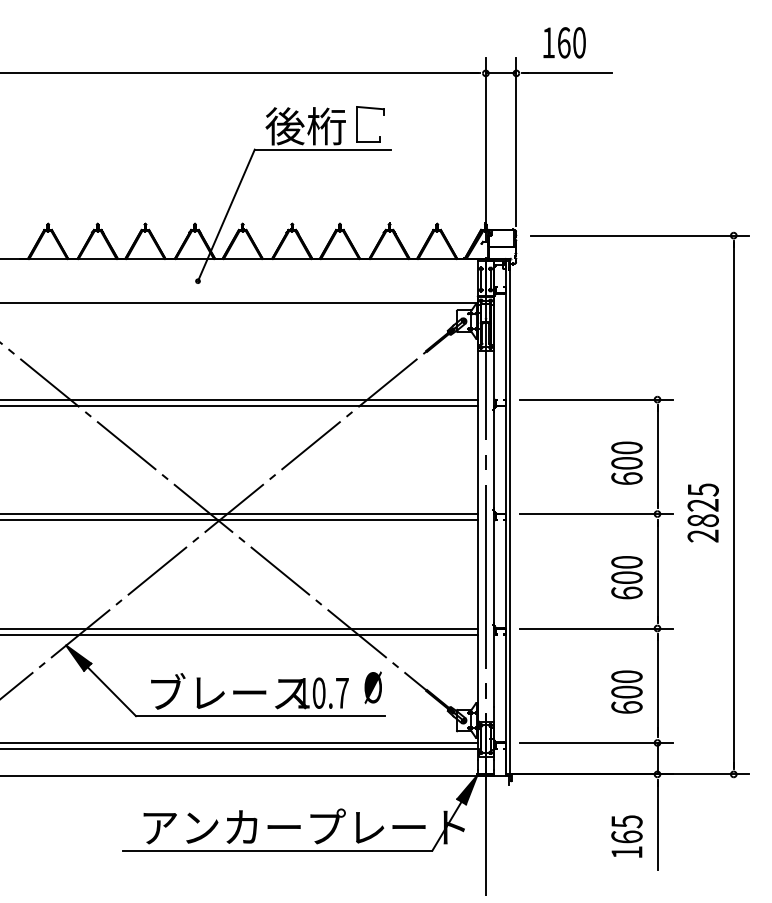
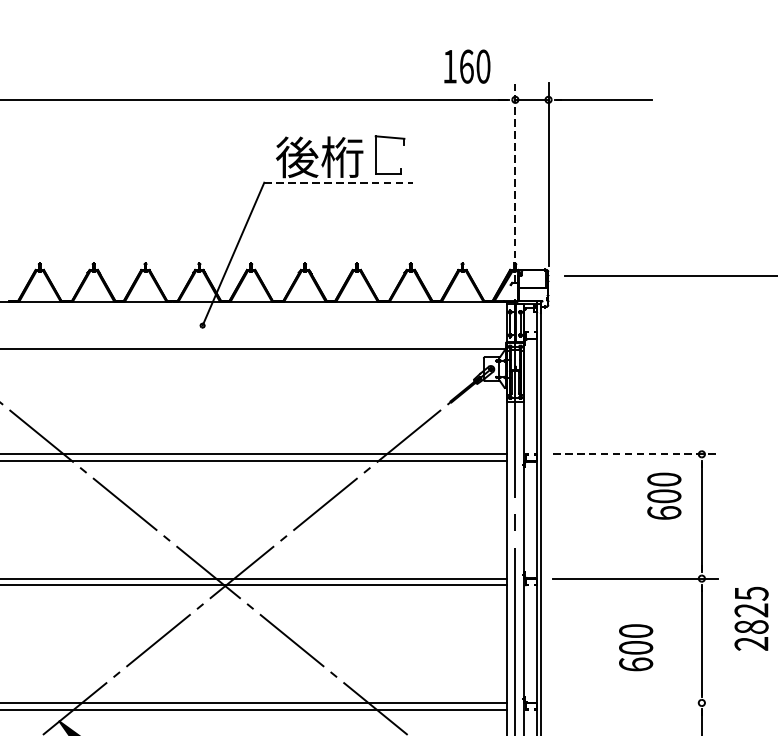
text: (564, 42) -> (467, 66), moved
line: (323, 149) -> (338, 182), solid -> dashed
line: (485, 149) -> (514, 182), solid -> dashed
line: (597, 399) -> (636, 454), solid -> dashed
text: (626, 462) -> (663, 495), moved
text: (702, 512) -> (750, 618), moved
text: (626, 577) -> (635, 647), moved
line: (596, 628) -> (635, 702), removed

